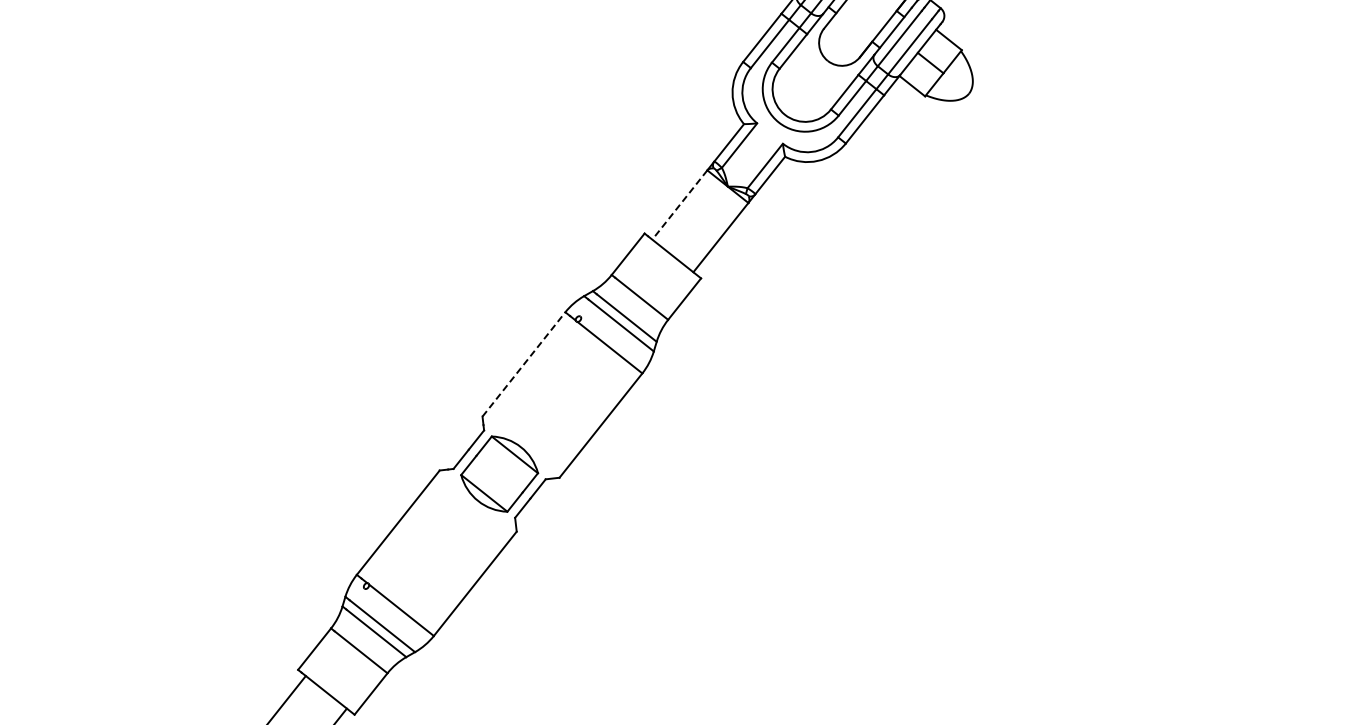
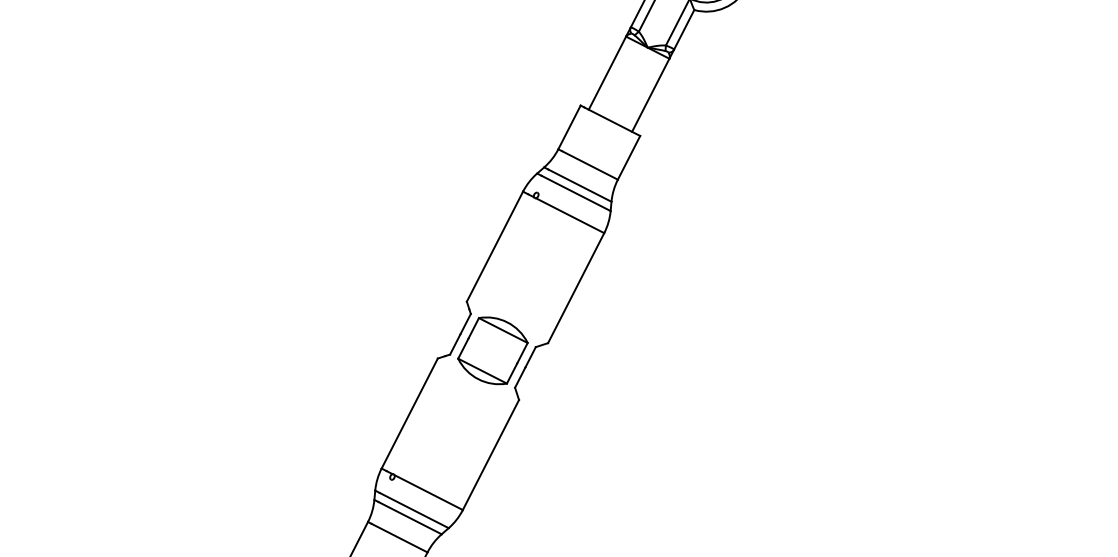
line: (679, 205) -> (607, 73), dashed -> solid
line: (523, 364) -> (494, 246), dashed -> solid

